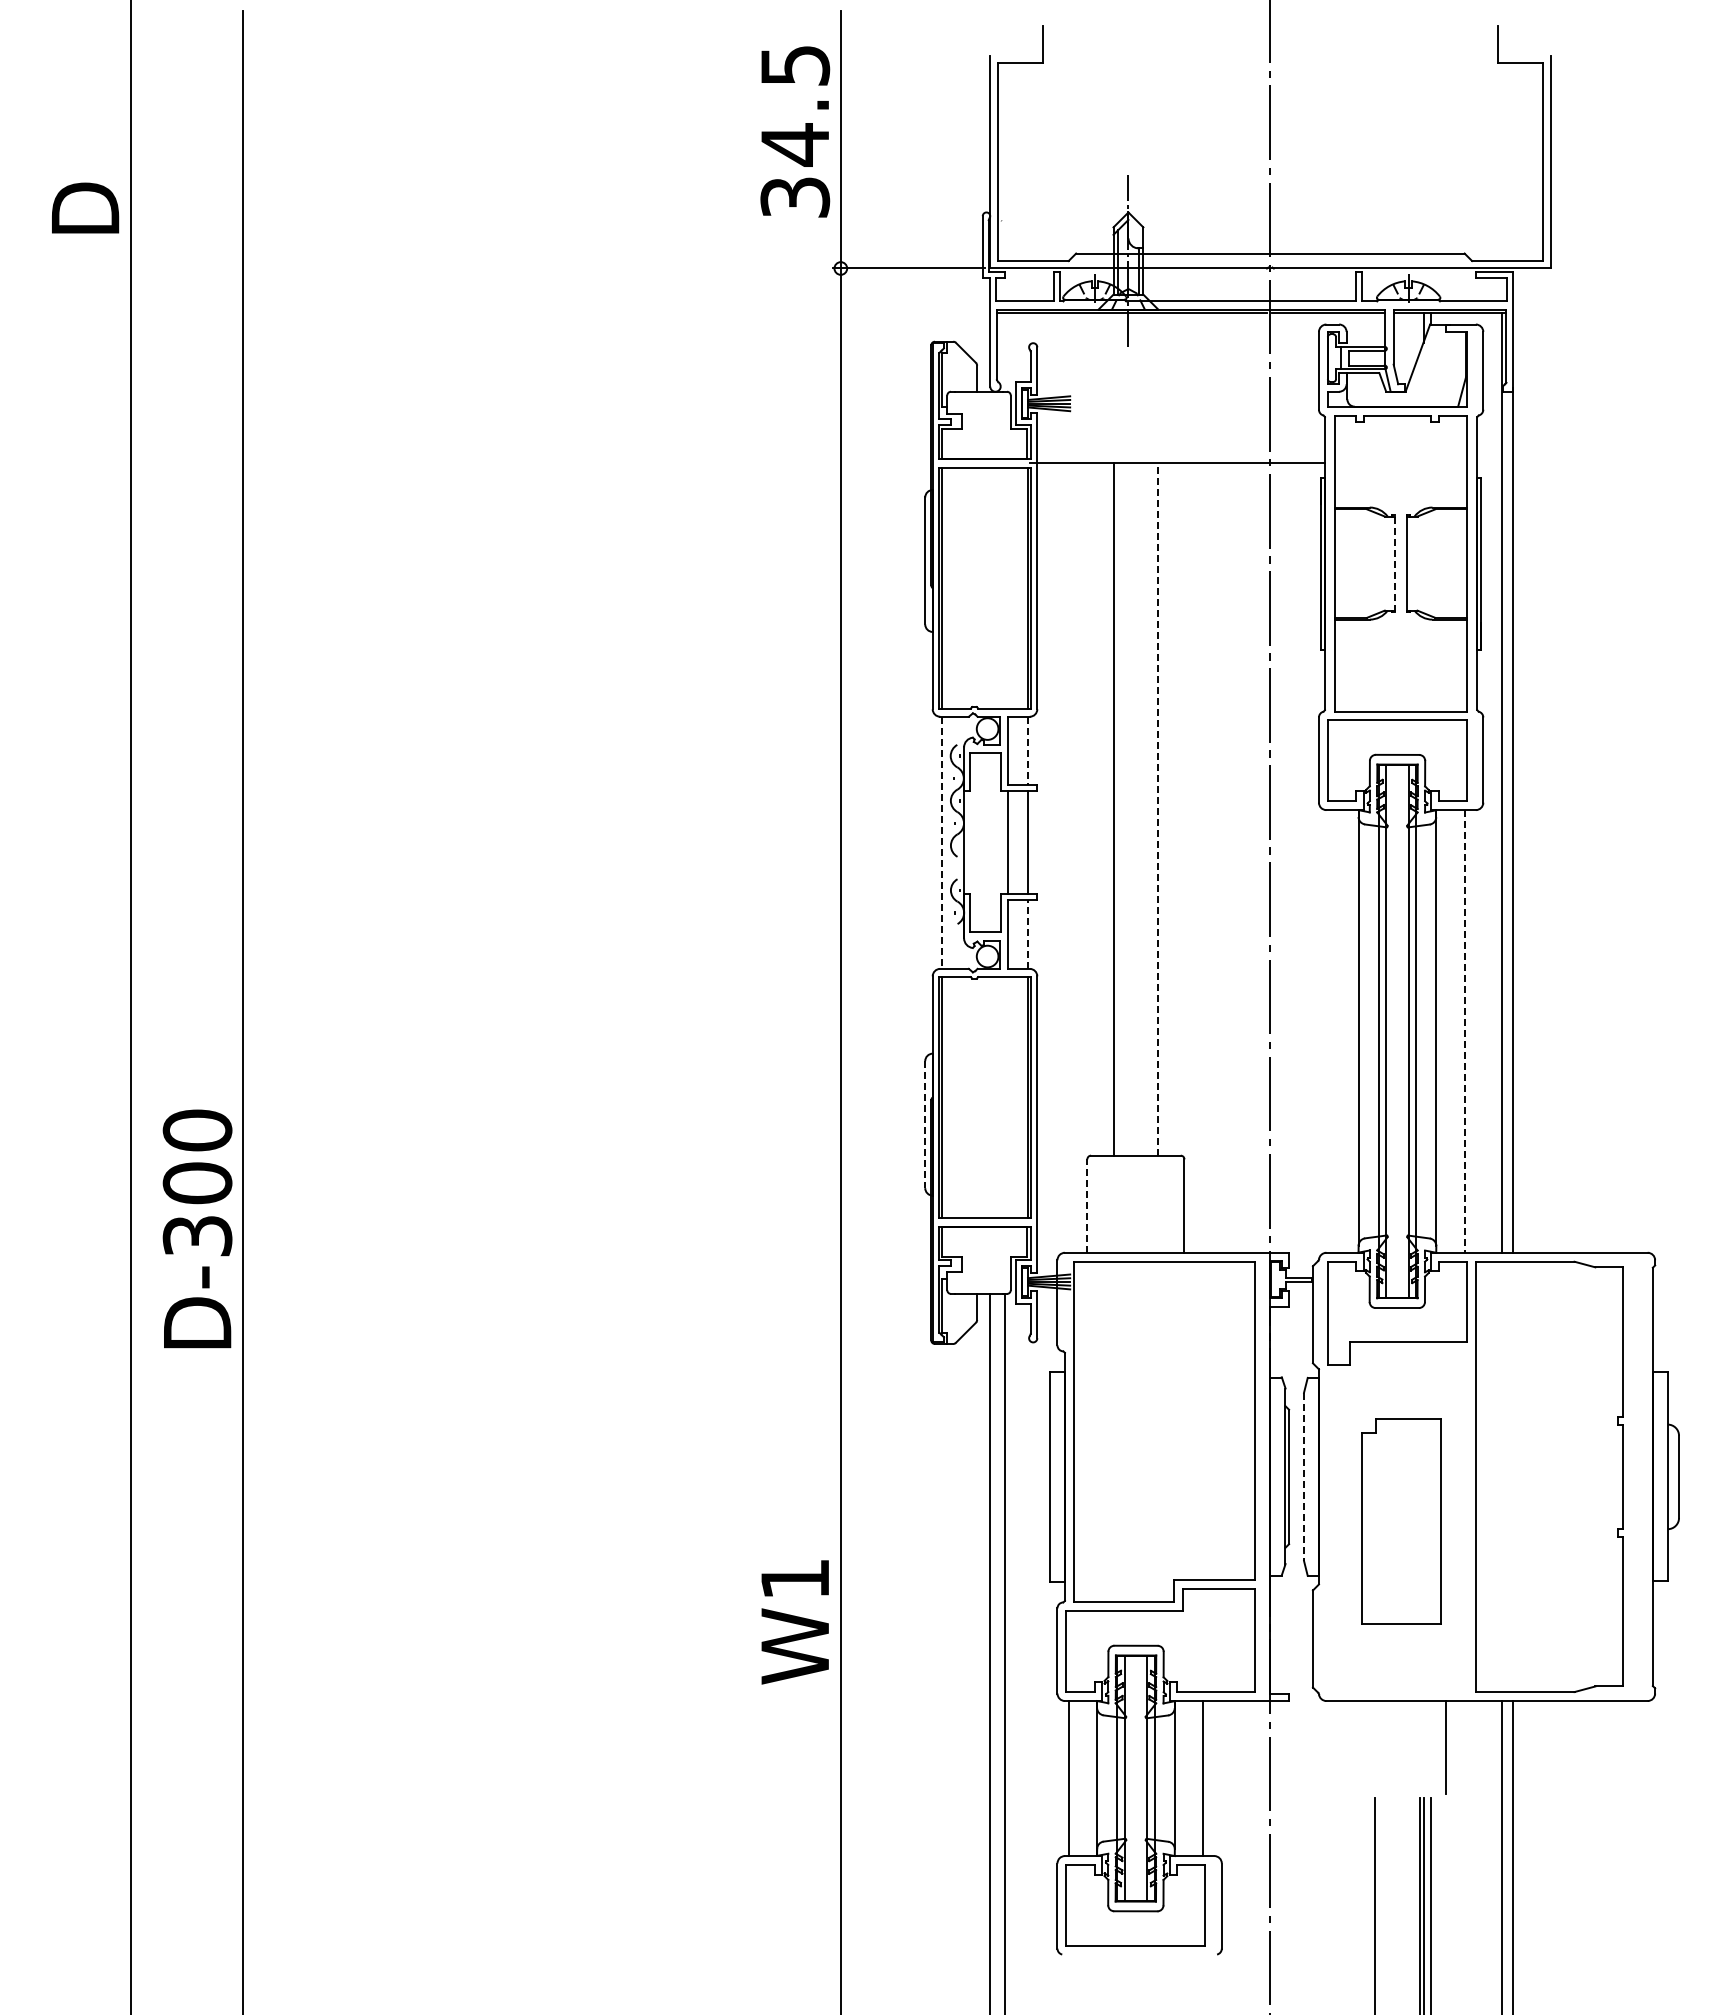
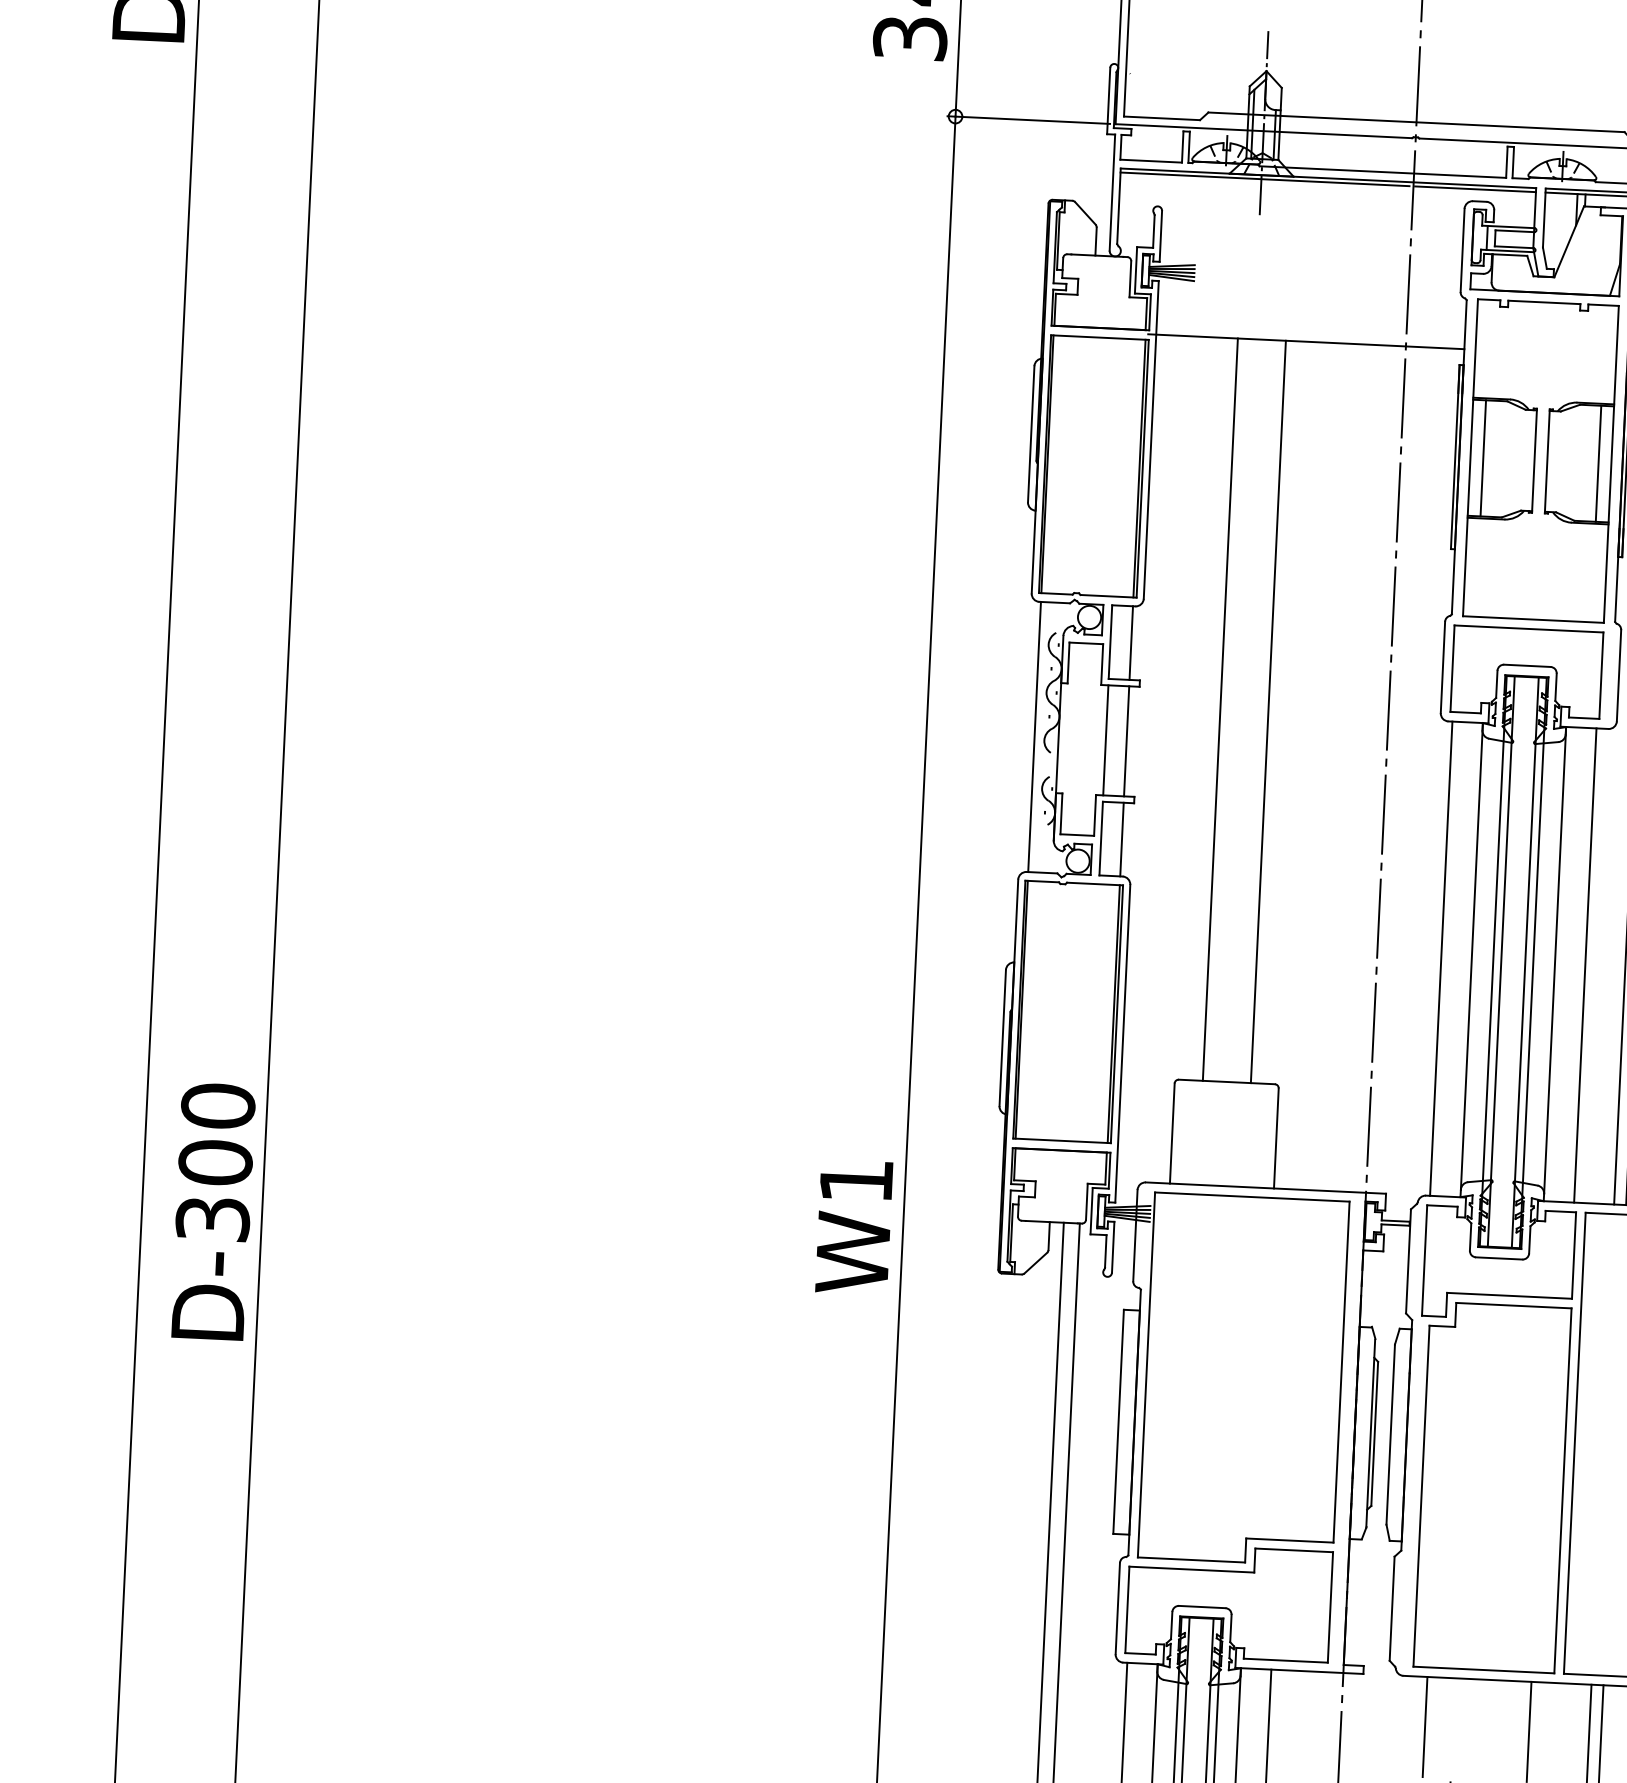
line: (1347, 563) -> (1483, 458), added
line: (1395, 563) -> (1534, 460), dashed -> solid
line: (1454, 563) -> (1598, 463), added
line: (1027, 751) -> (1131, 643), dashed -> solid
line: (1158, 808) -> (1268, 711), dashed -> solid
line: (941, 843) -> (1034, 737), dashed -> solid
line: (1027, 934) -> (1121, 839), dashed -> solid
line: (1330, 1031) -> (1441, 958), added
line: (1464, 1031) -> (1585, 965), dashed -> solid
line: (925, 1124) -> (1003, 1037), dashed -> solid
line: (1087, 1206) -> (1172, 1133), dashed -> solid
text: (197, 1228) -> (213, 1211), moved
line: (1304, 1477) -> (1391, 1435), dashed -> solid
part: (1400, 1521) -> (1491, 1487), size x1.67
text: (794, 1622) -> (853, 1227), moved
line: (1348, 1747) -> (1424, 1726), added

